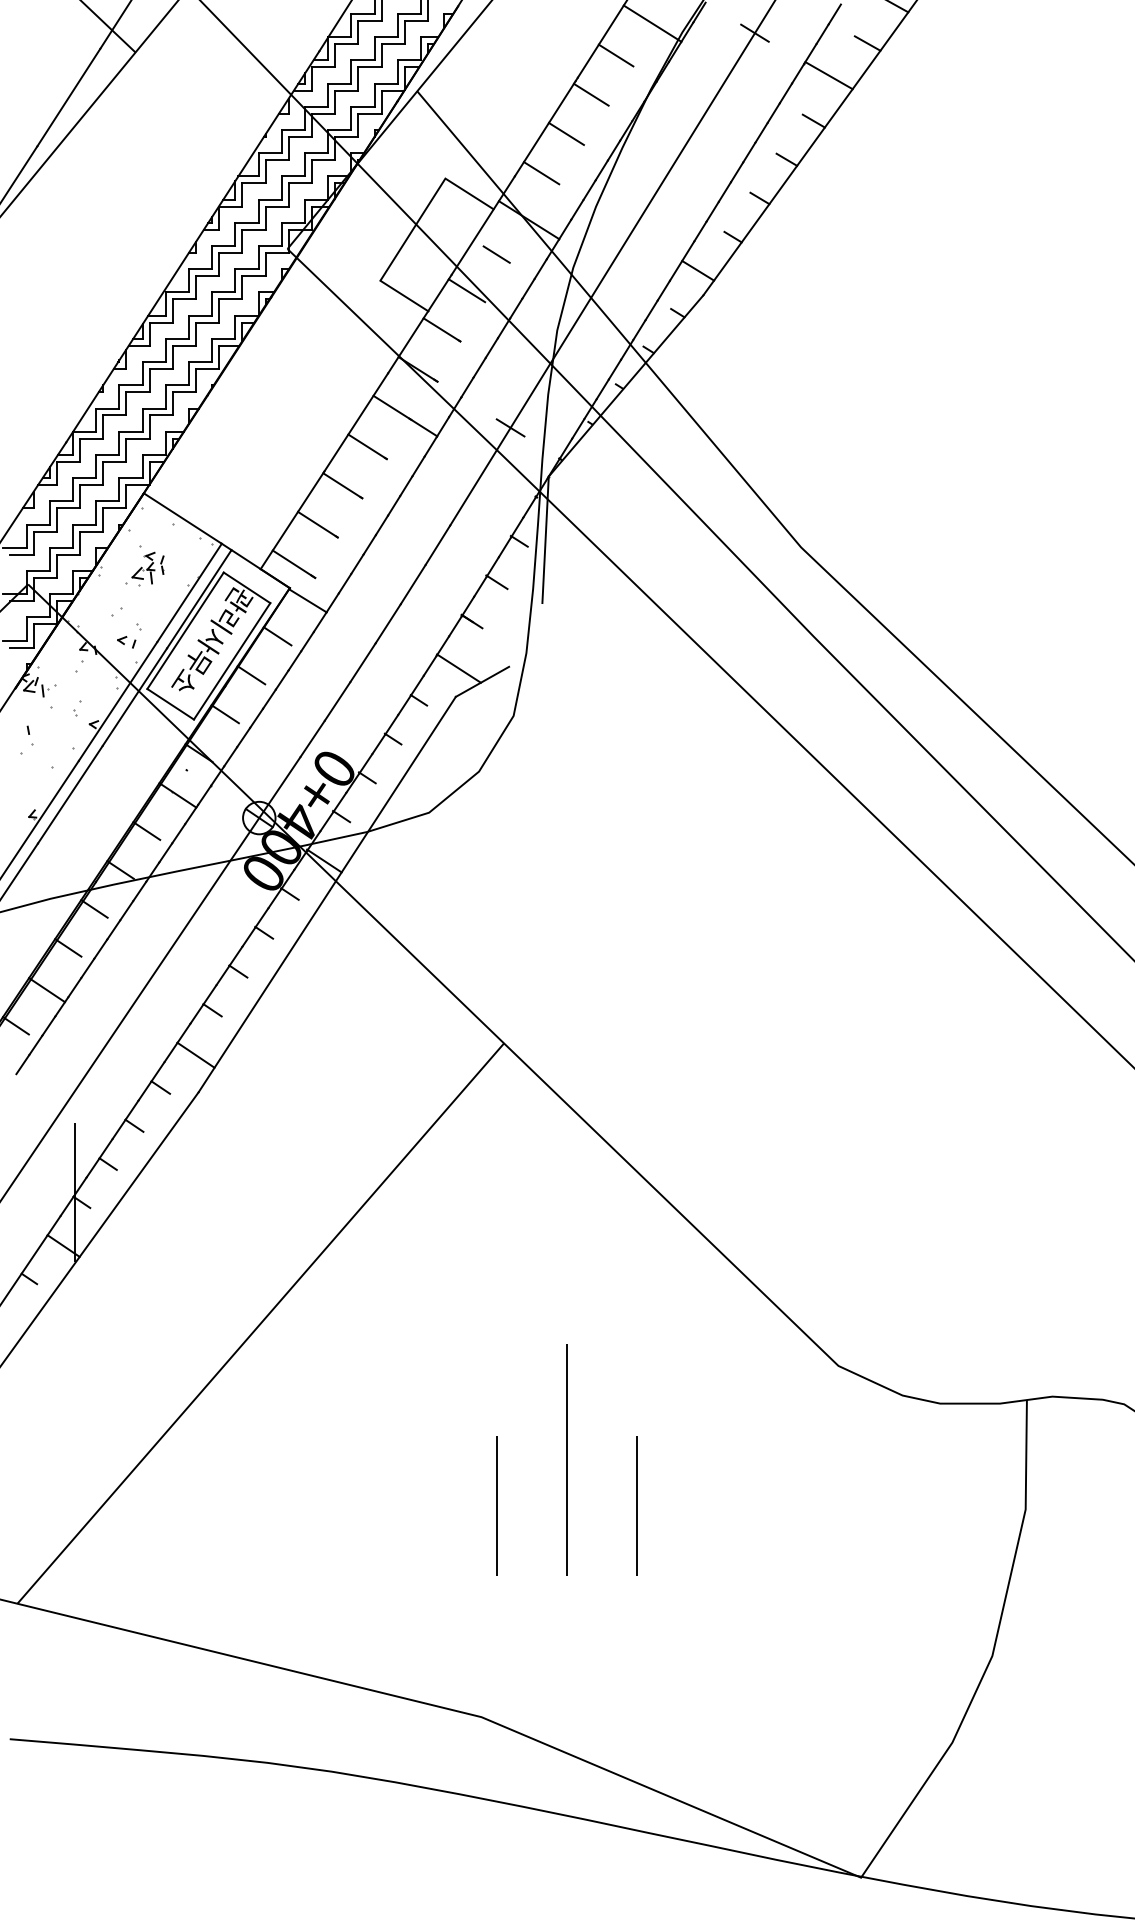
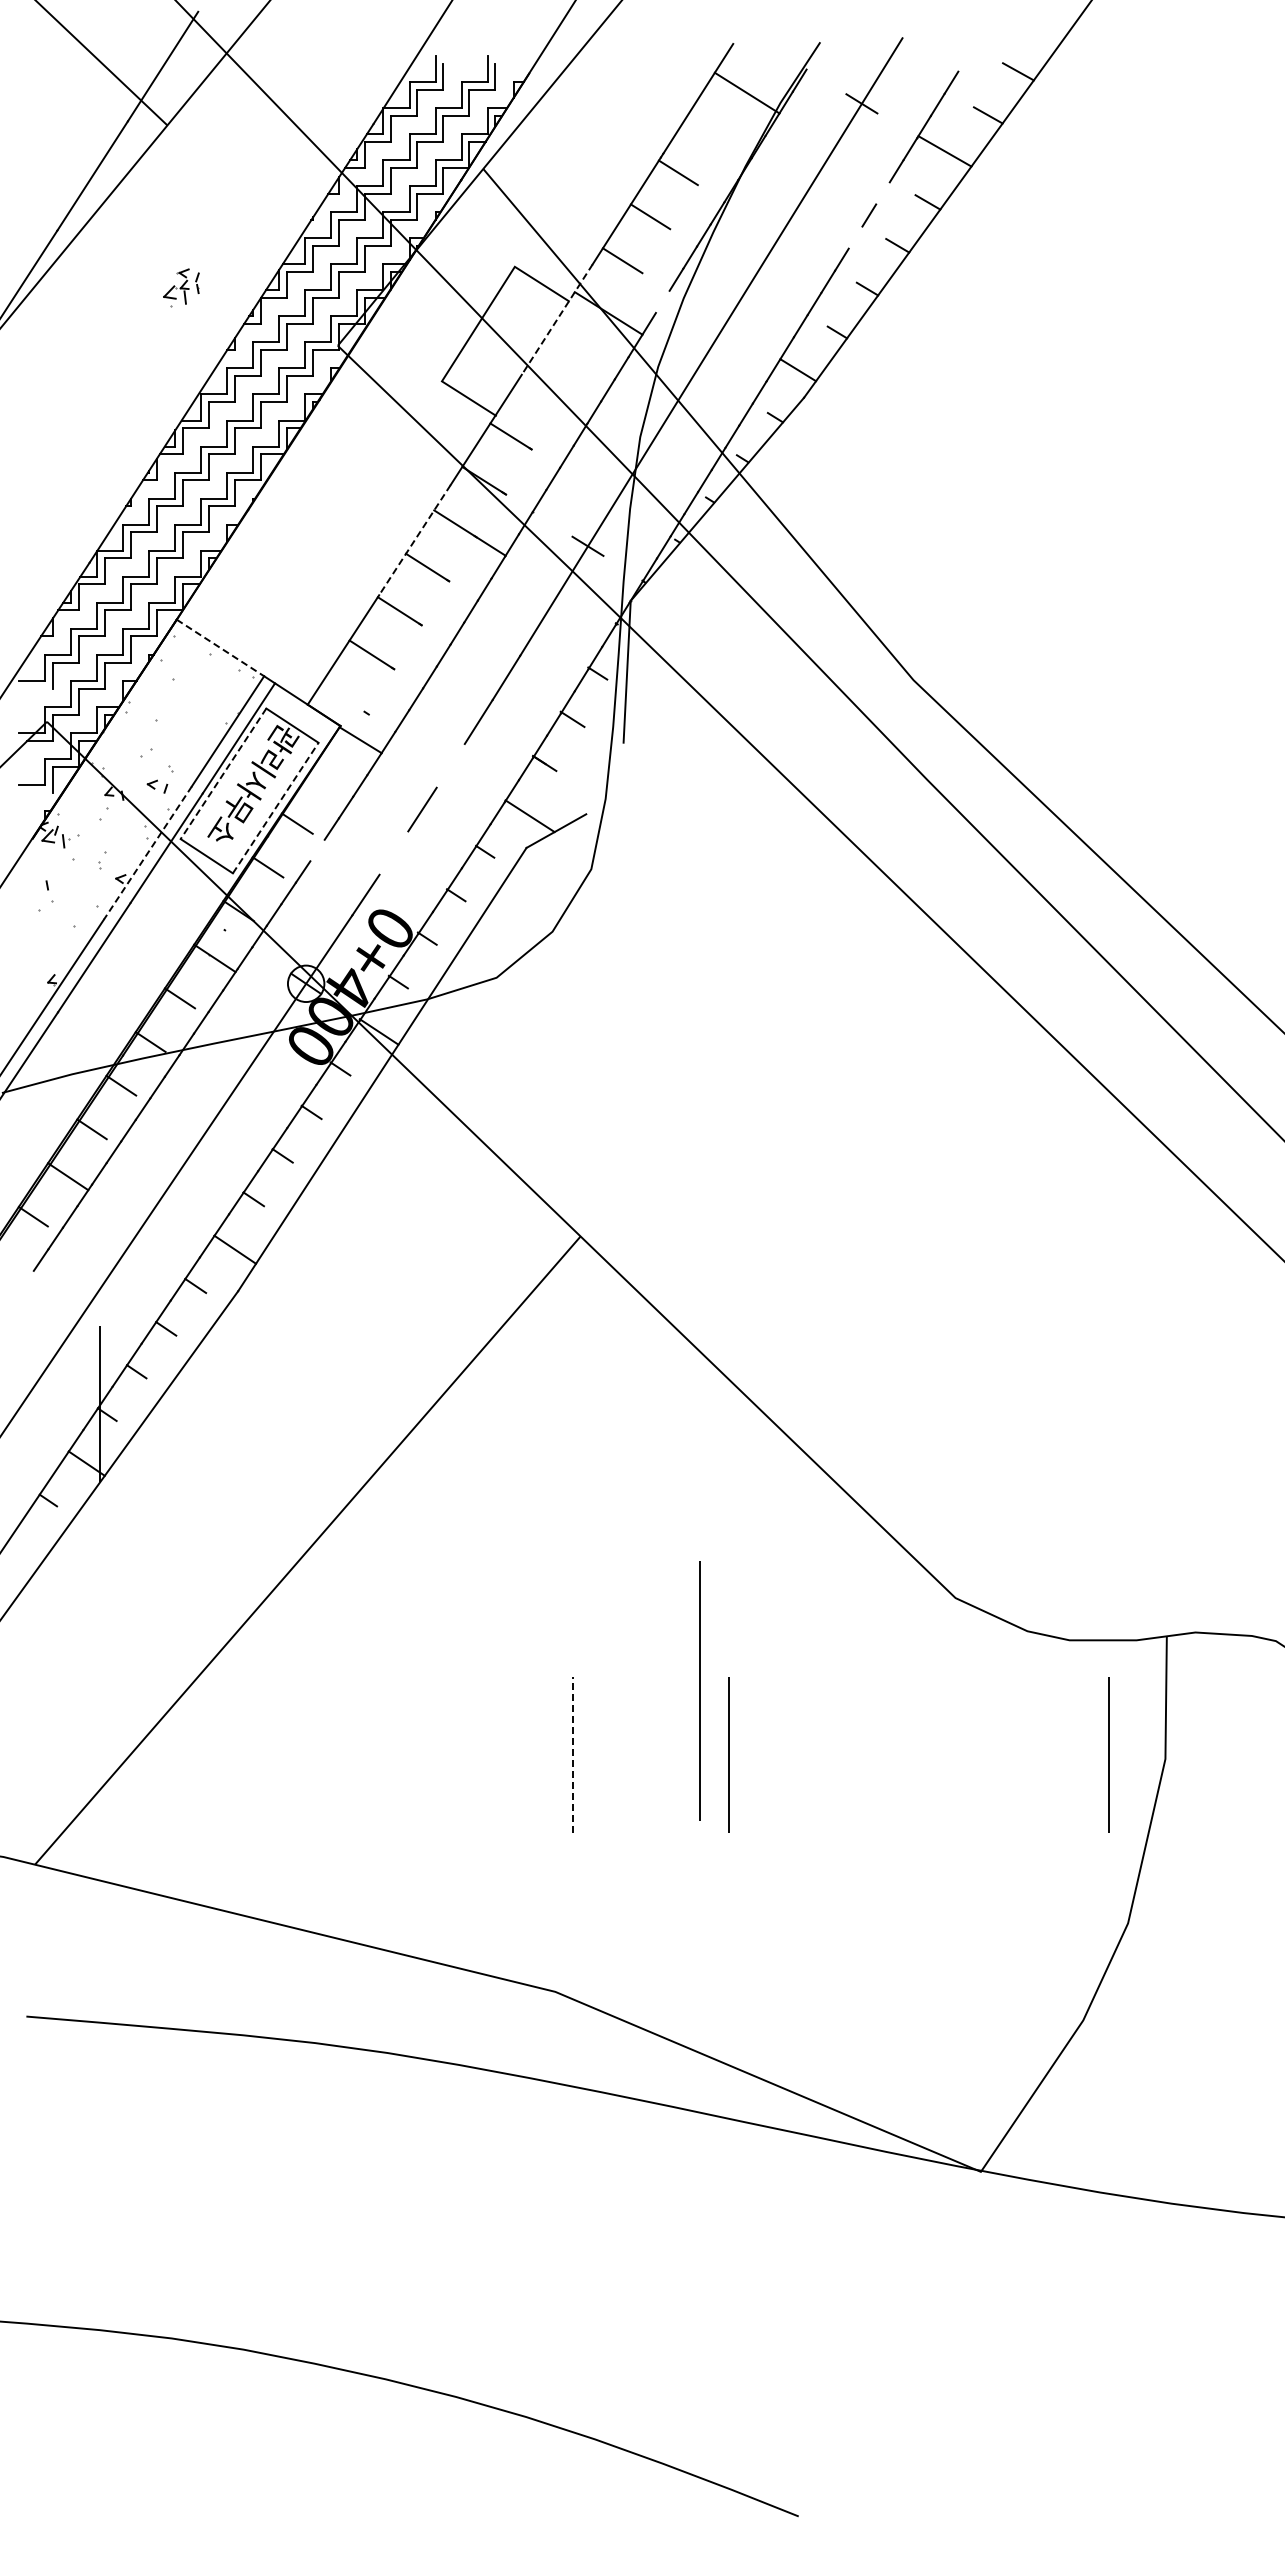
line: (615, 55) -> (705, 128), removed
line: (773, 113) -> (882, 193), removed
line: (749, 152) -> (855, 237), removed
line: (577, 209) -> (662, 301), removed
line: (483, 225) -> (557, 319), solid -> dashed
line: (495, 254) -> (571, 351), removed
line: (466, 290) -> (538, 392), removed
line: (355, 422) -> (414, 540), solid -> dashed
line: (182, 519) -> (220, 648), solid -> dashed
line: (21, 554) -> (39, 688), removed
line: (293, 563) -> (344, 698), removed
part: (148, 568) -> (181, 287), moved
line: (388, 623) -> (450, 765), removed
line: (185, 631) -> (223, 774), solid -> dashed
line: (277, 635) -> (326, 779), removed
line: (21, 647) -> (39, 792), removed
line: (232, 660) -> (276, 807), solid -> dashed
line: (269, 699) -> (317, 850), removed
line: (337, 700) -> (393, 852), removed
line: (117, 701) -> (147, 853), solid -> dashed
line: (566, 1459) -> (699, 1690), moved
line: (497, 1505) -> (573, 1754), solid -> dashed
line: (974, 1505) -> (1108, 1754), added

